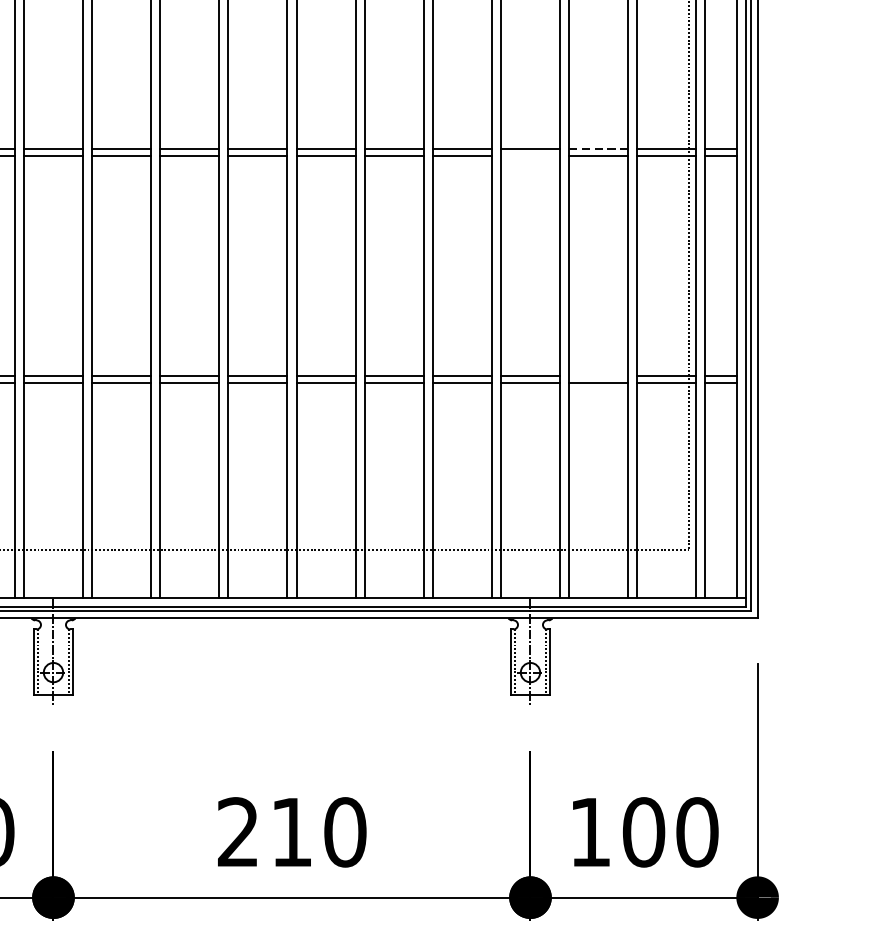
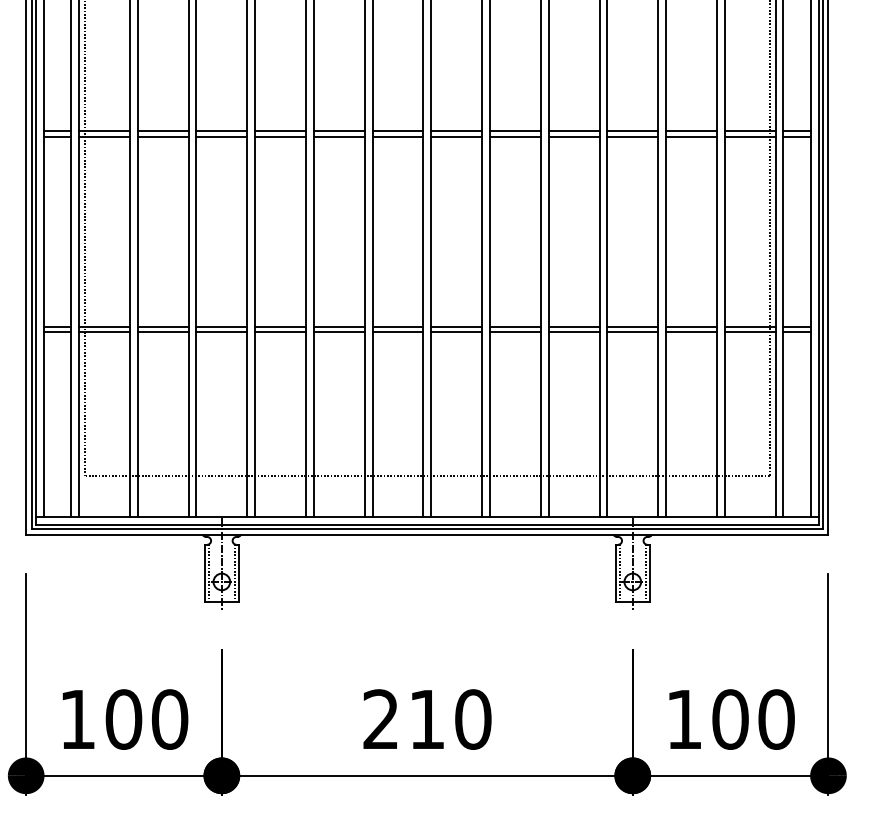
line: (598, 148) -> (691, 130), dashed -> solid
line: (530, 155) -> (632, 136), added
line: (598, 376) -> (691, 326), added

